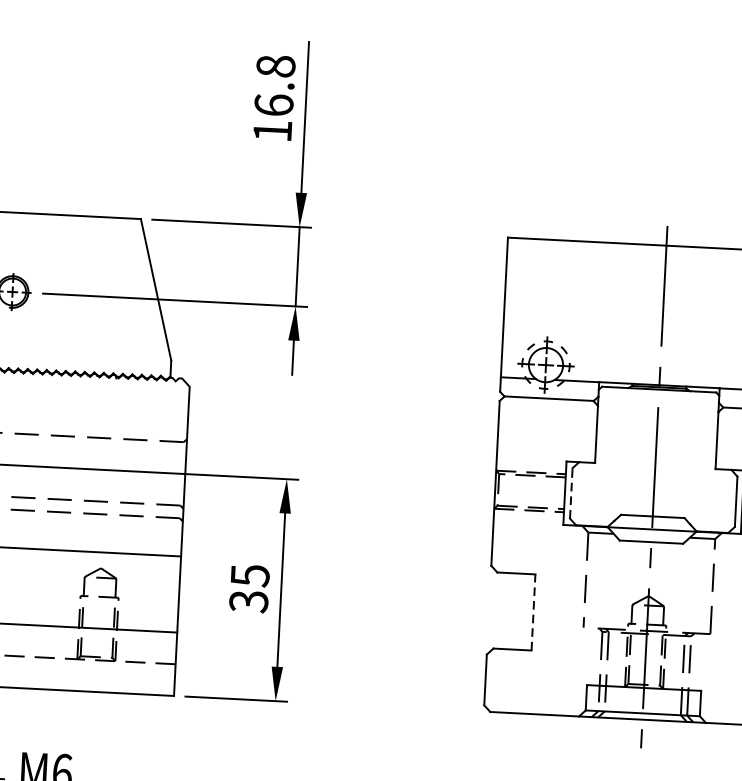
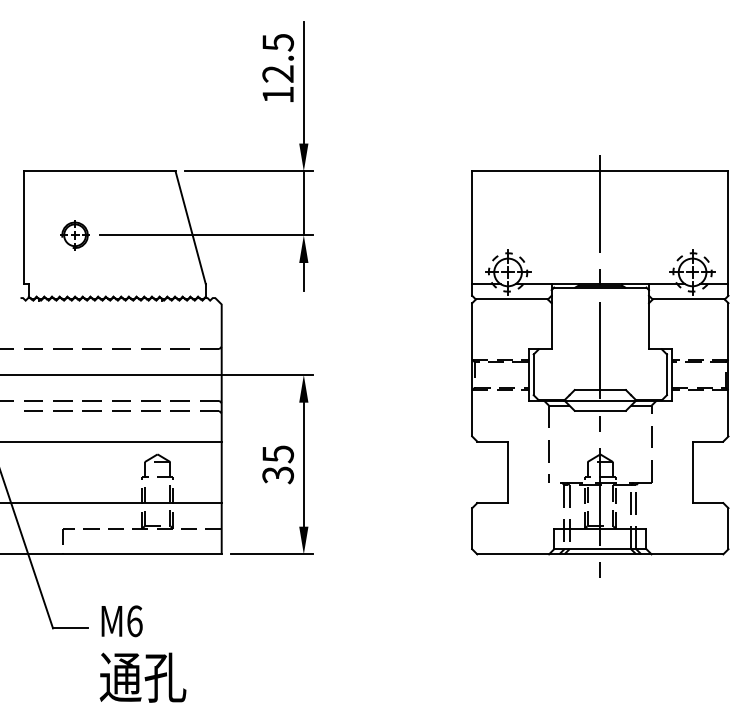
text: (275, 84) -> (278, 57), 16.8 -> 12.5
line: (571, 492) -> (533, 374), dashed -> solid
line: (533, 612) -> (508, 472), dashed -> solid

